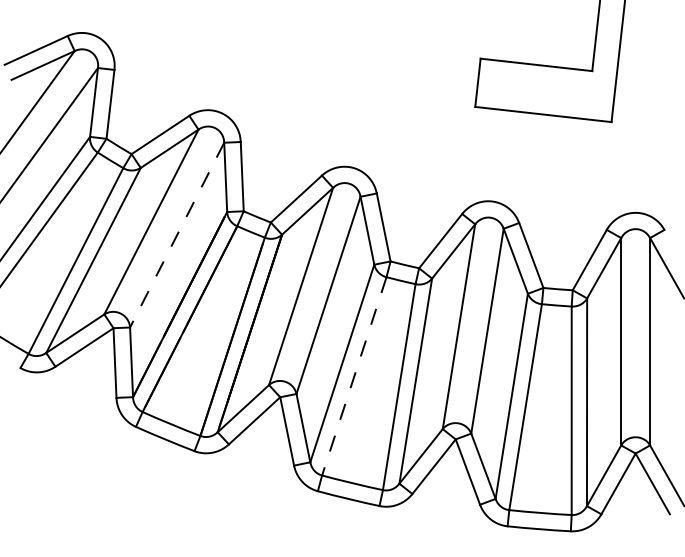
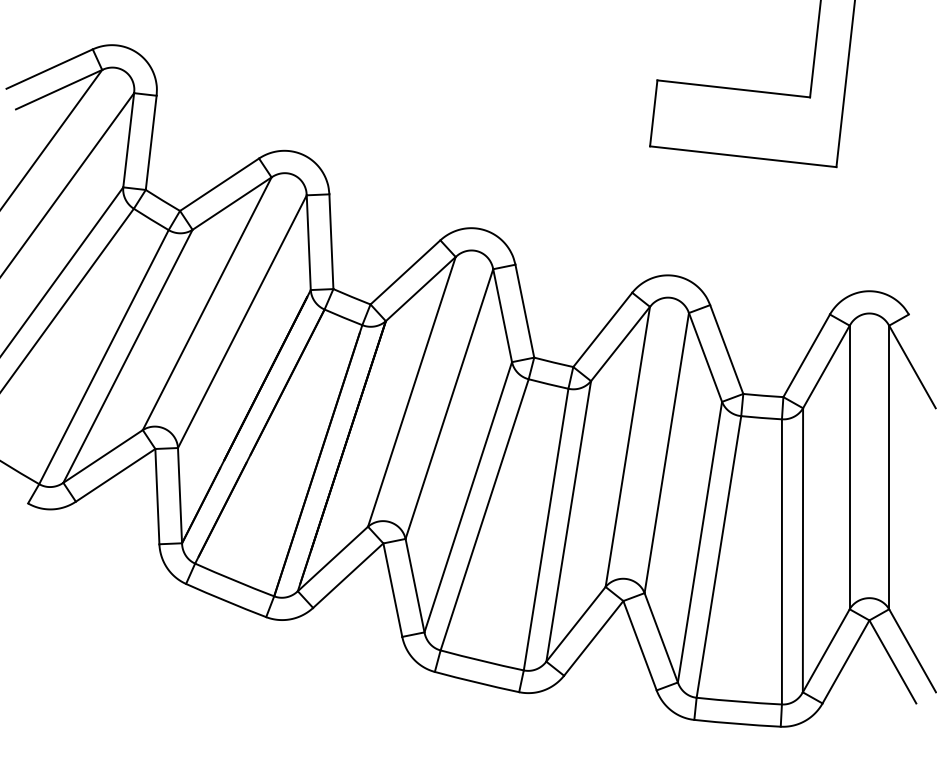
line: (177, 234) -> (242, 321), dashed -> solid
line: (354, 376) -> (484, 514), dashed -> solid

